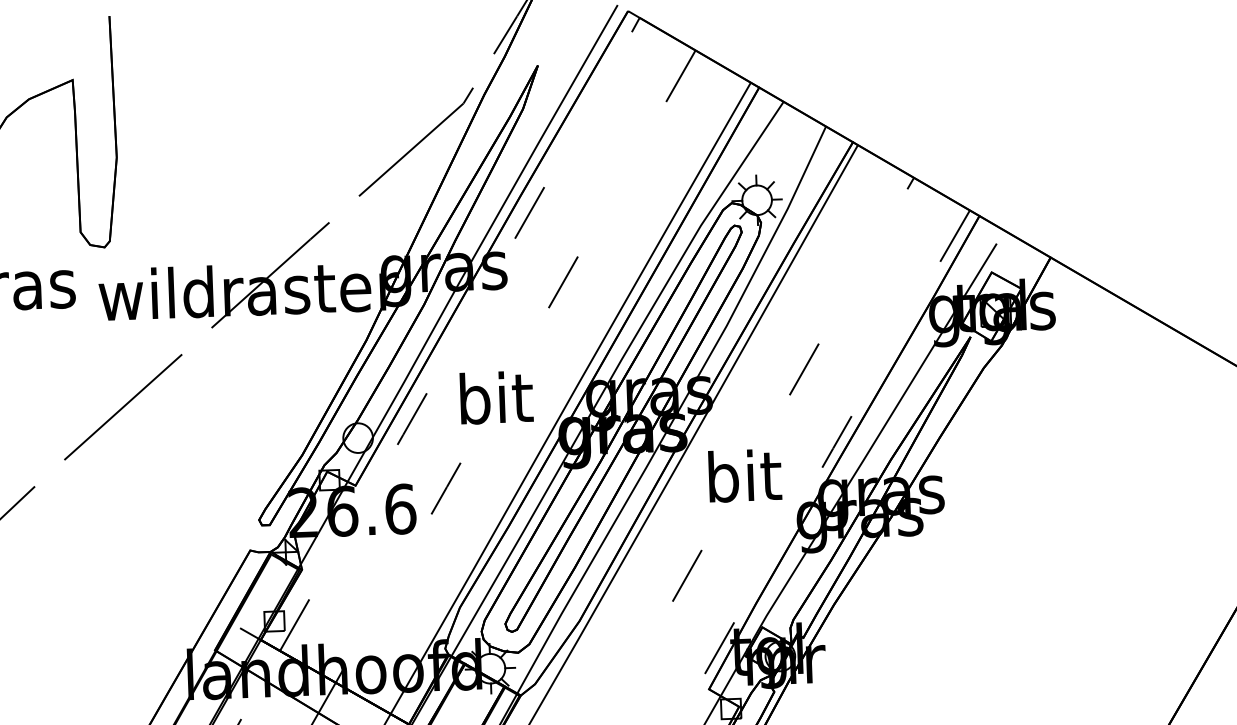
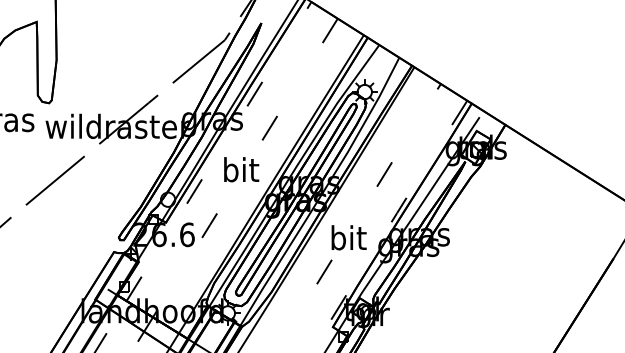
text: (496, 397) -> (241, 169), moved
text: (743, 475) -> (348, 237), moved

